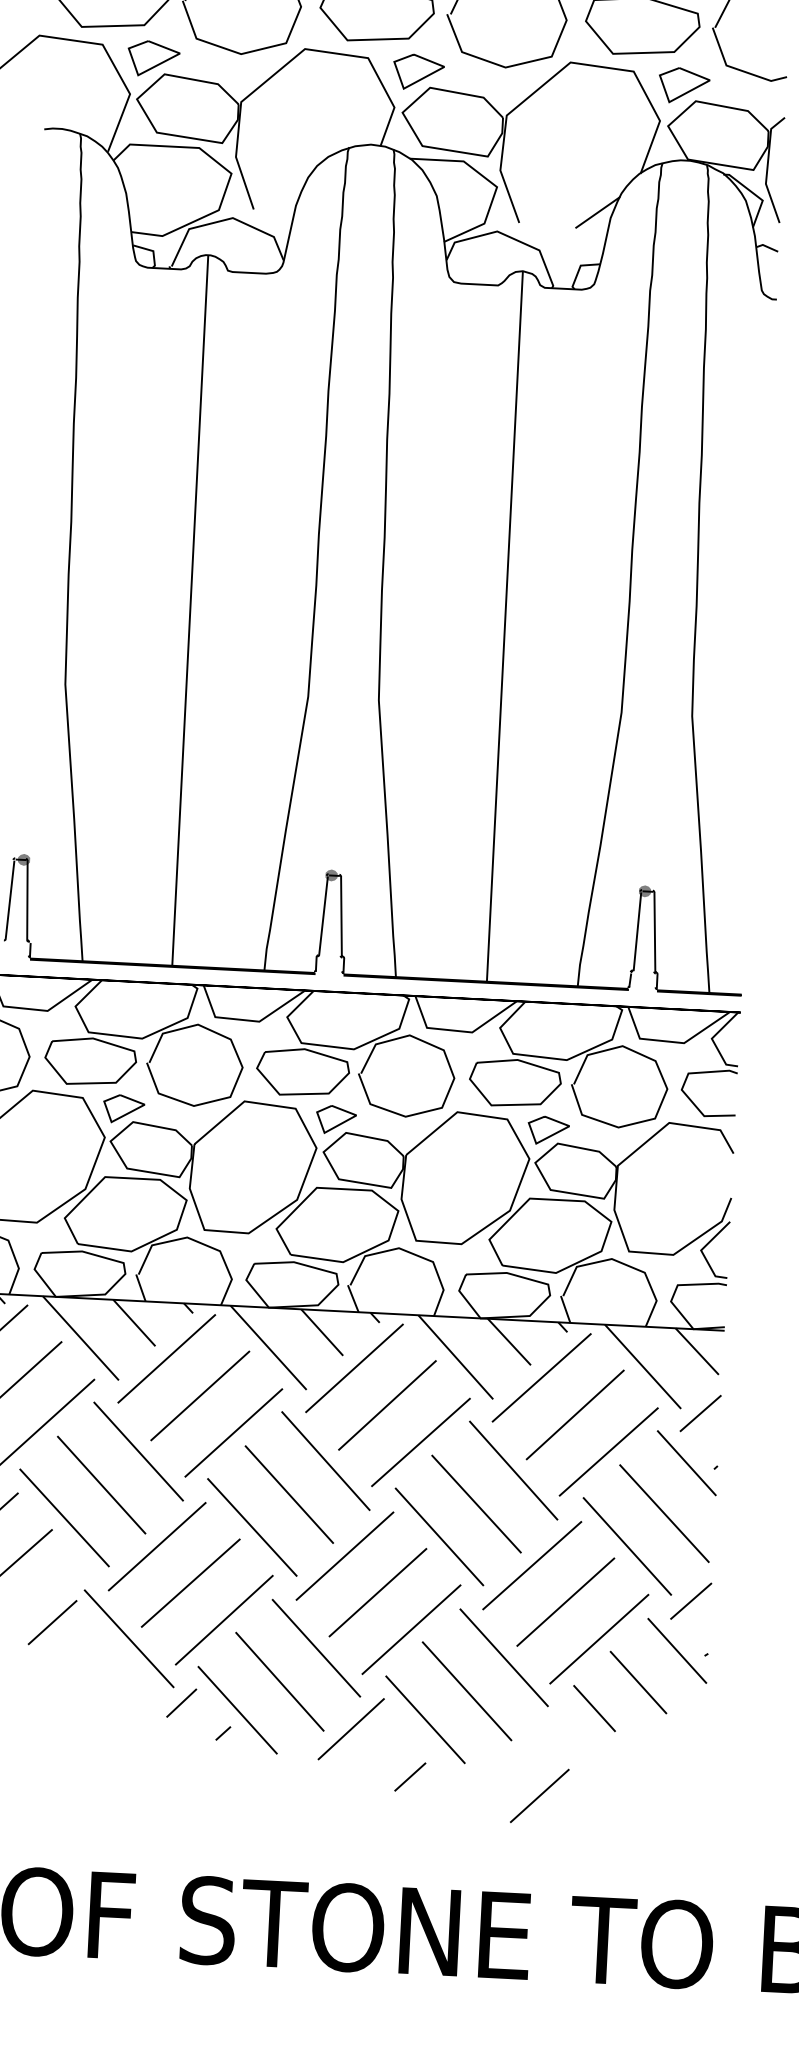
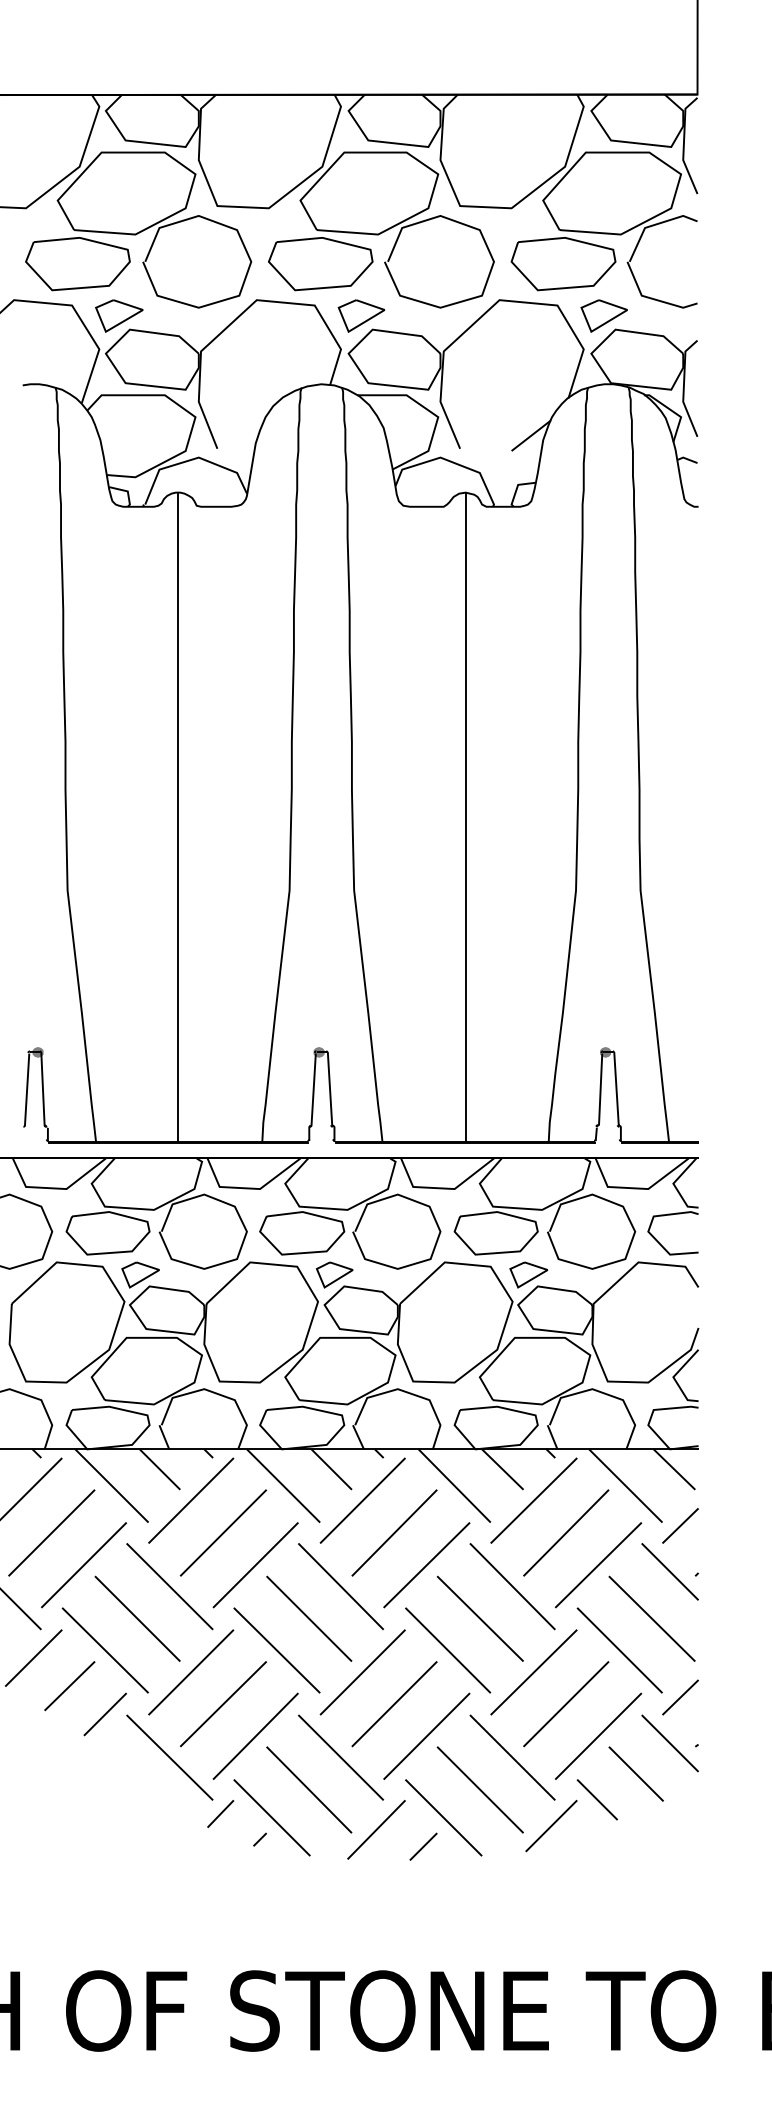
line: (51, 1622) -> (104, 1714), moved
line: (410, 1776) -> (423, 1846), moved
line: (539, 1796) -> (551, 1826), moved

